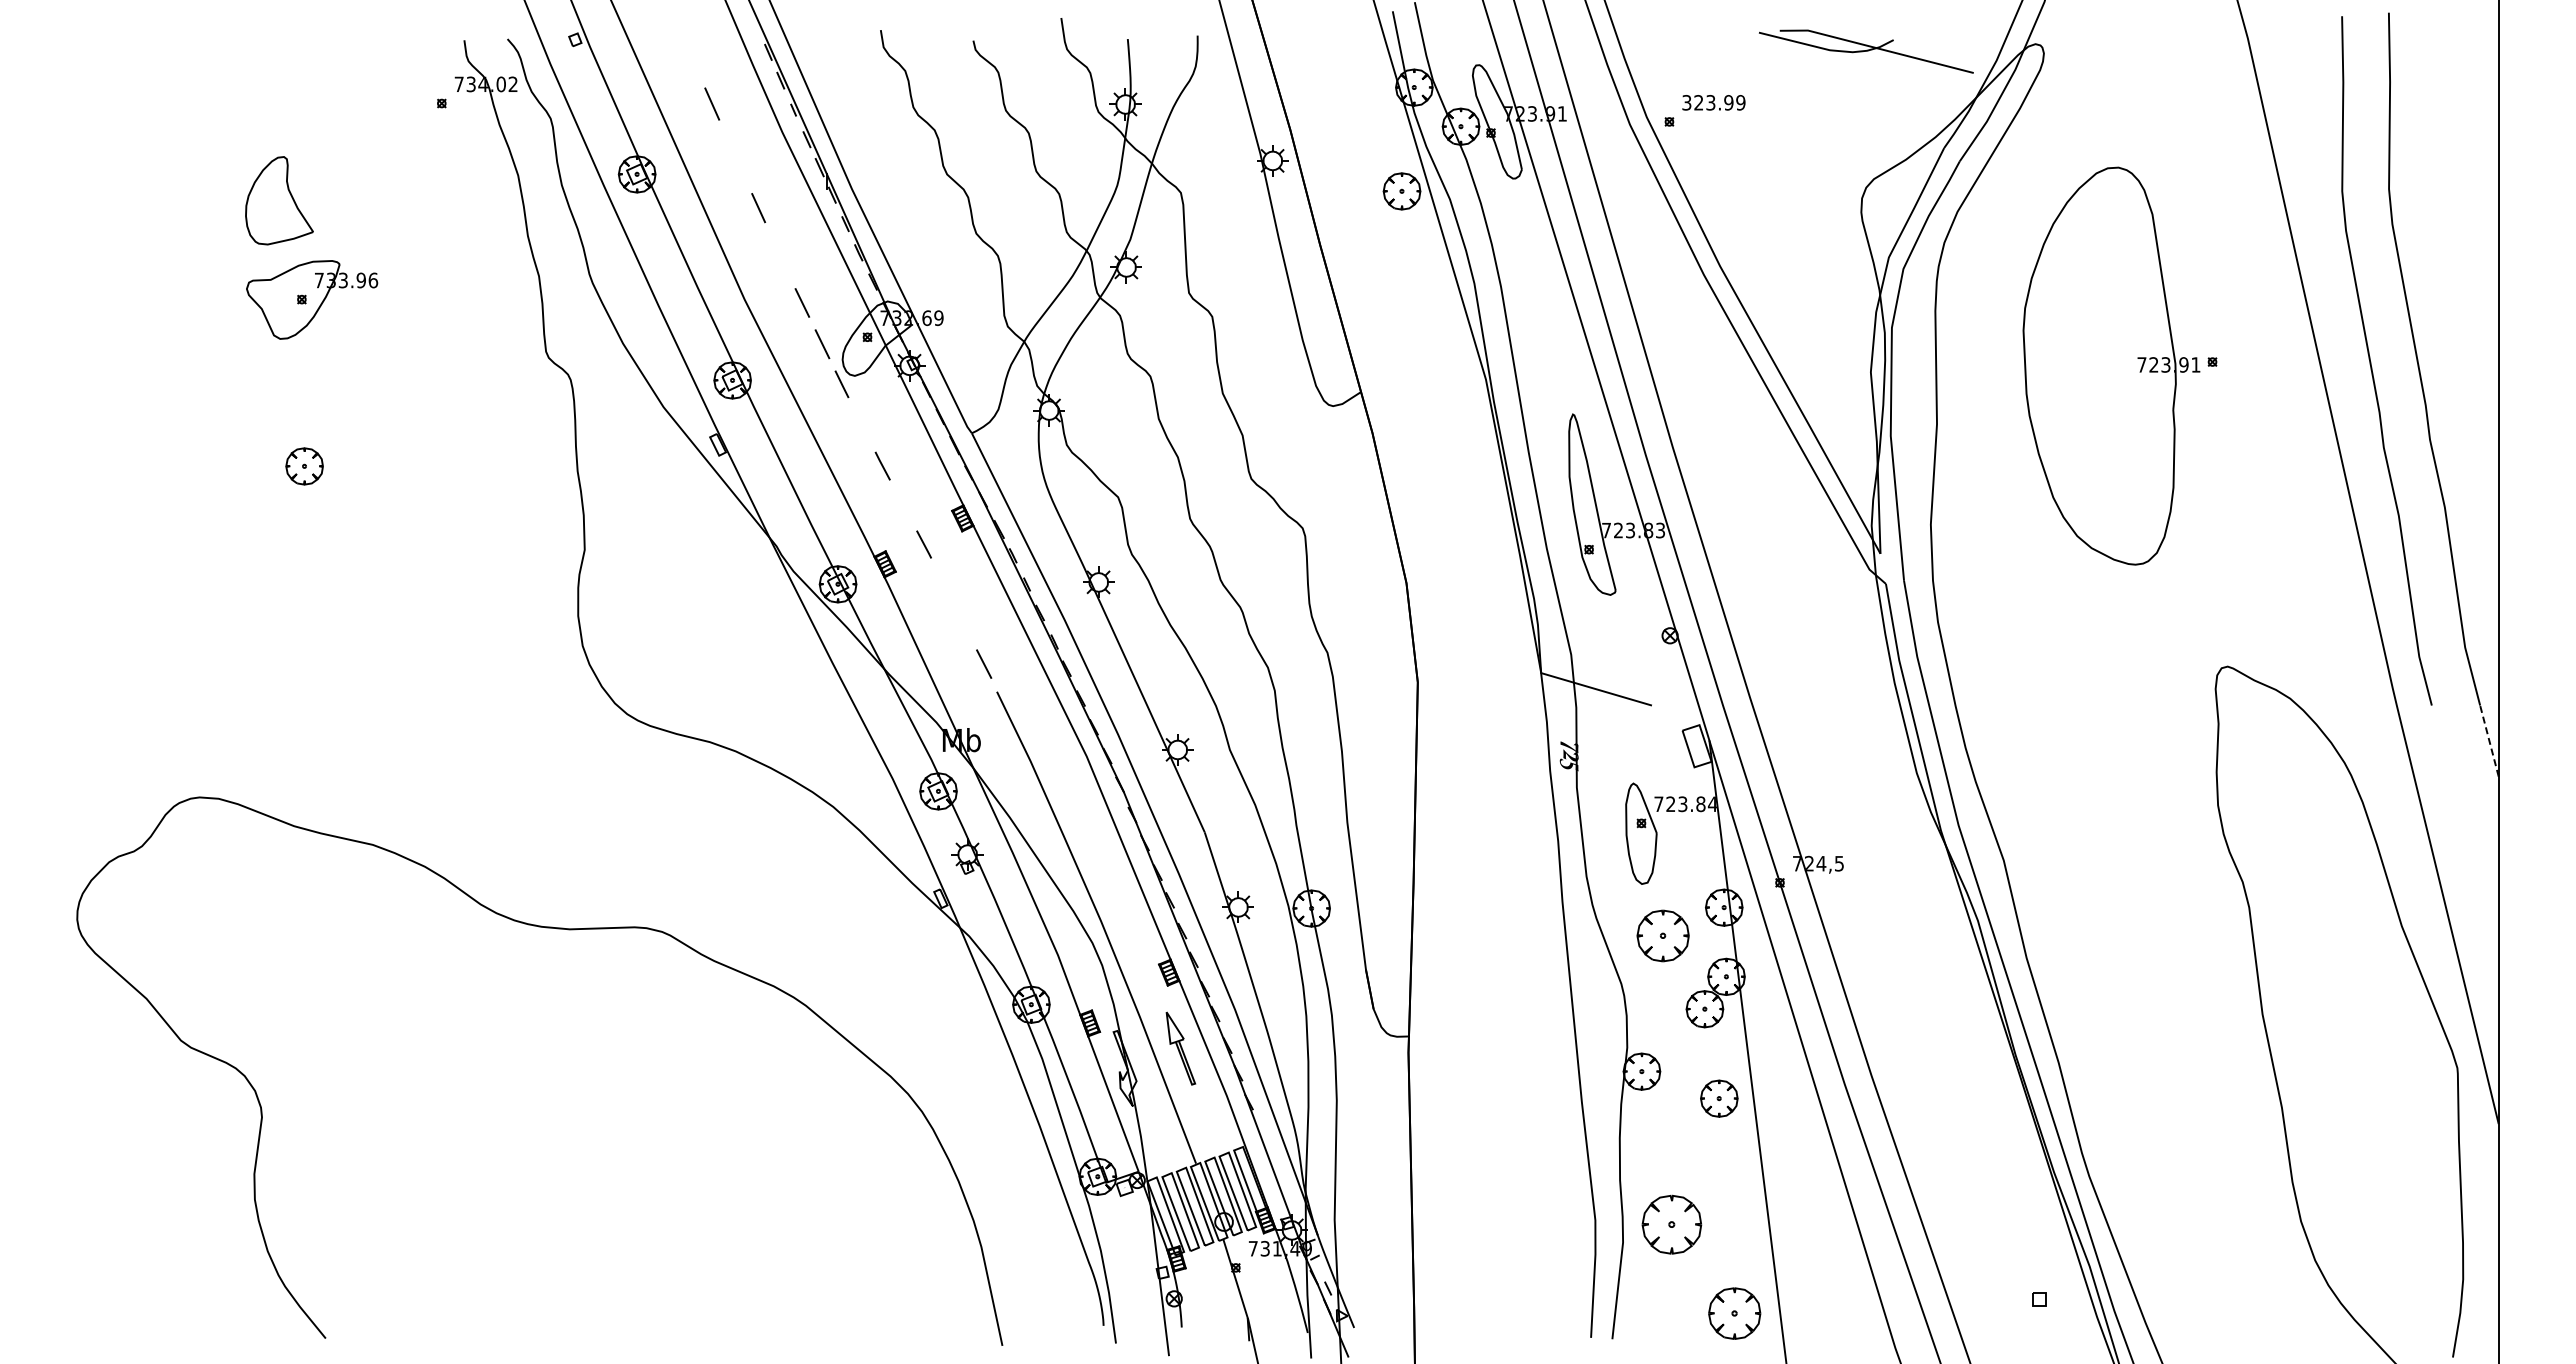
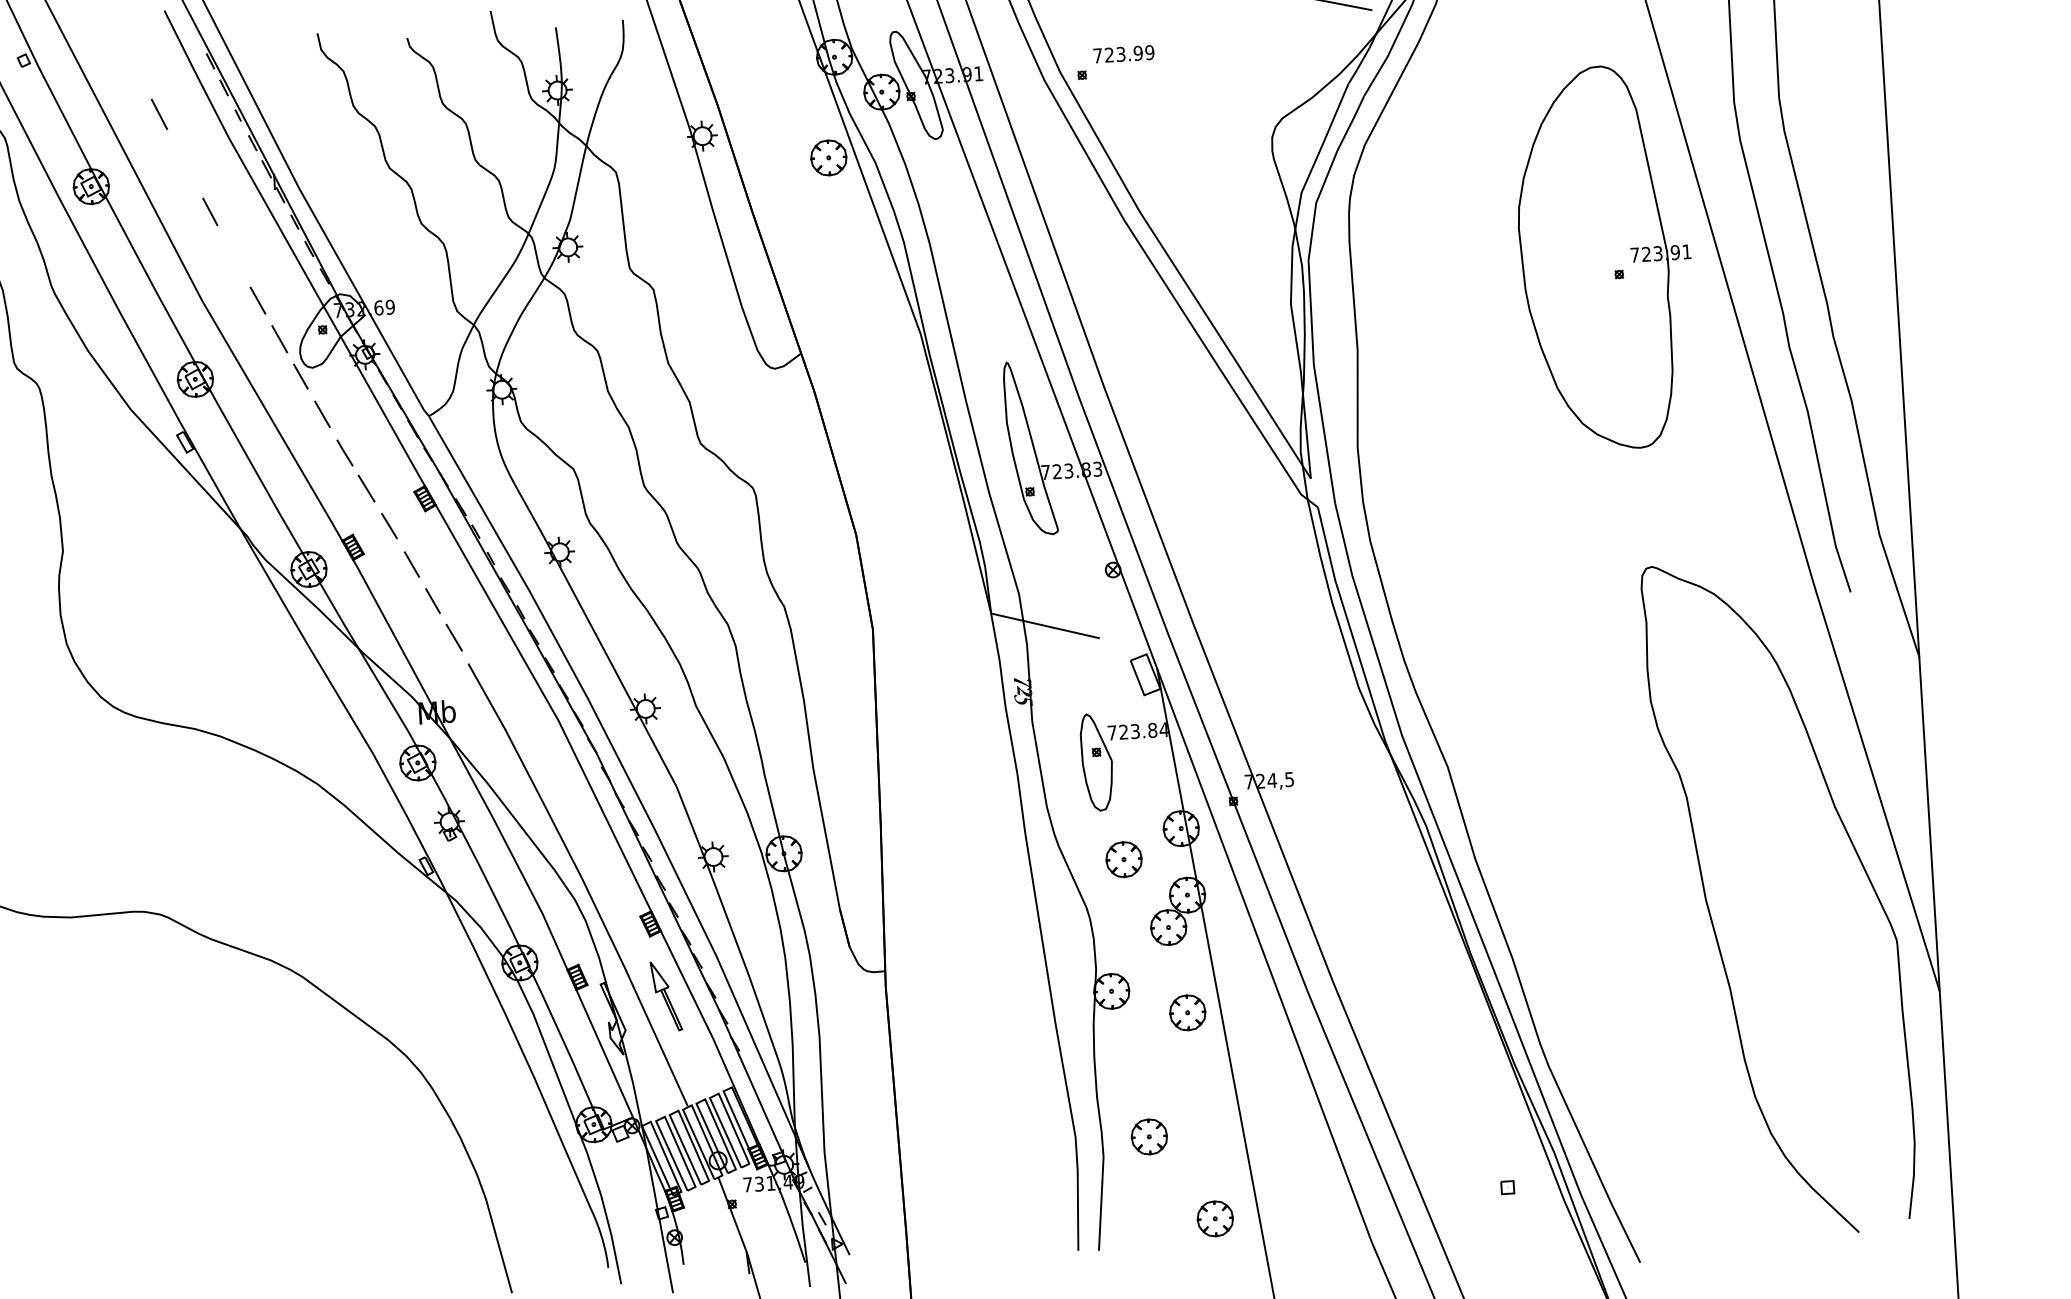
text: (1686, 102) -> (1097, 55), 323.99 -> 723.99
part: (2111, 365) -> (1605, 257), moved
line: (861, 424) -> (322, 414), added
line: (902, 504) -> (366, 488), added
line: (944, 585) -> (411, 564), added
line: (964, 624) -> (433, 600), added
line: (2489, 741) -> (1908, 623), dashed -> solid
part: (1662, 936) -> (1123, 860), size x0.71
part: (1671, 1224) -> (1149, 1136), size x0.62
part: (1734, 1313) -> (1215, 1218), size x0.71

